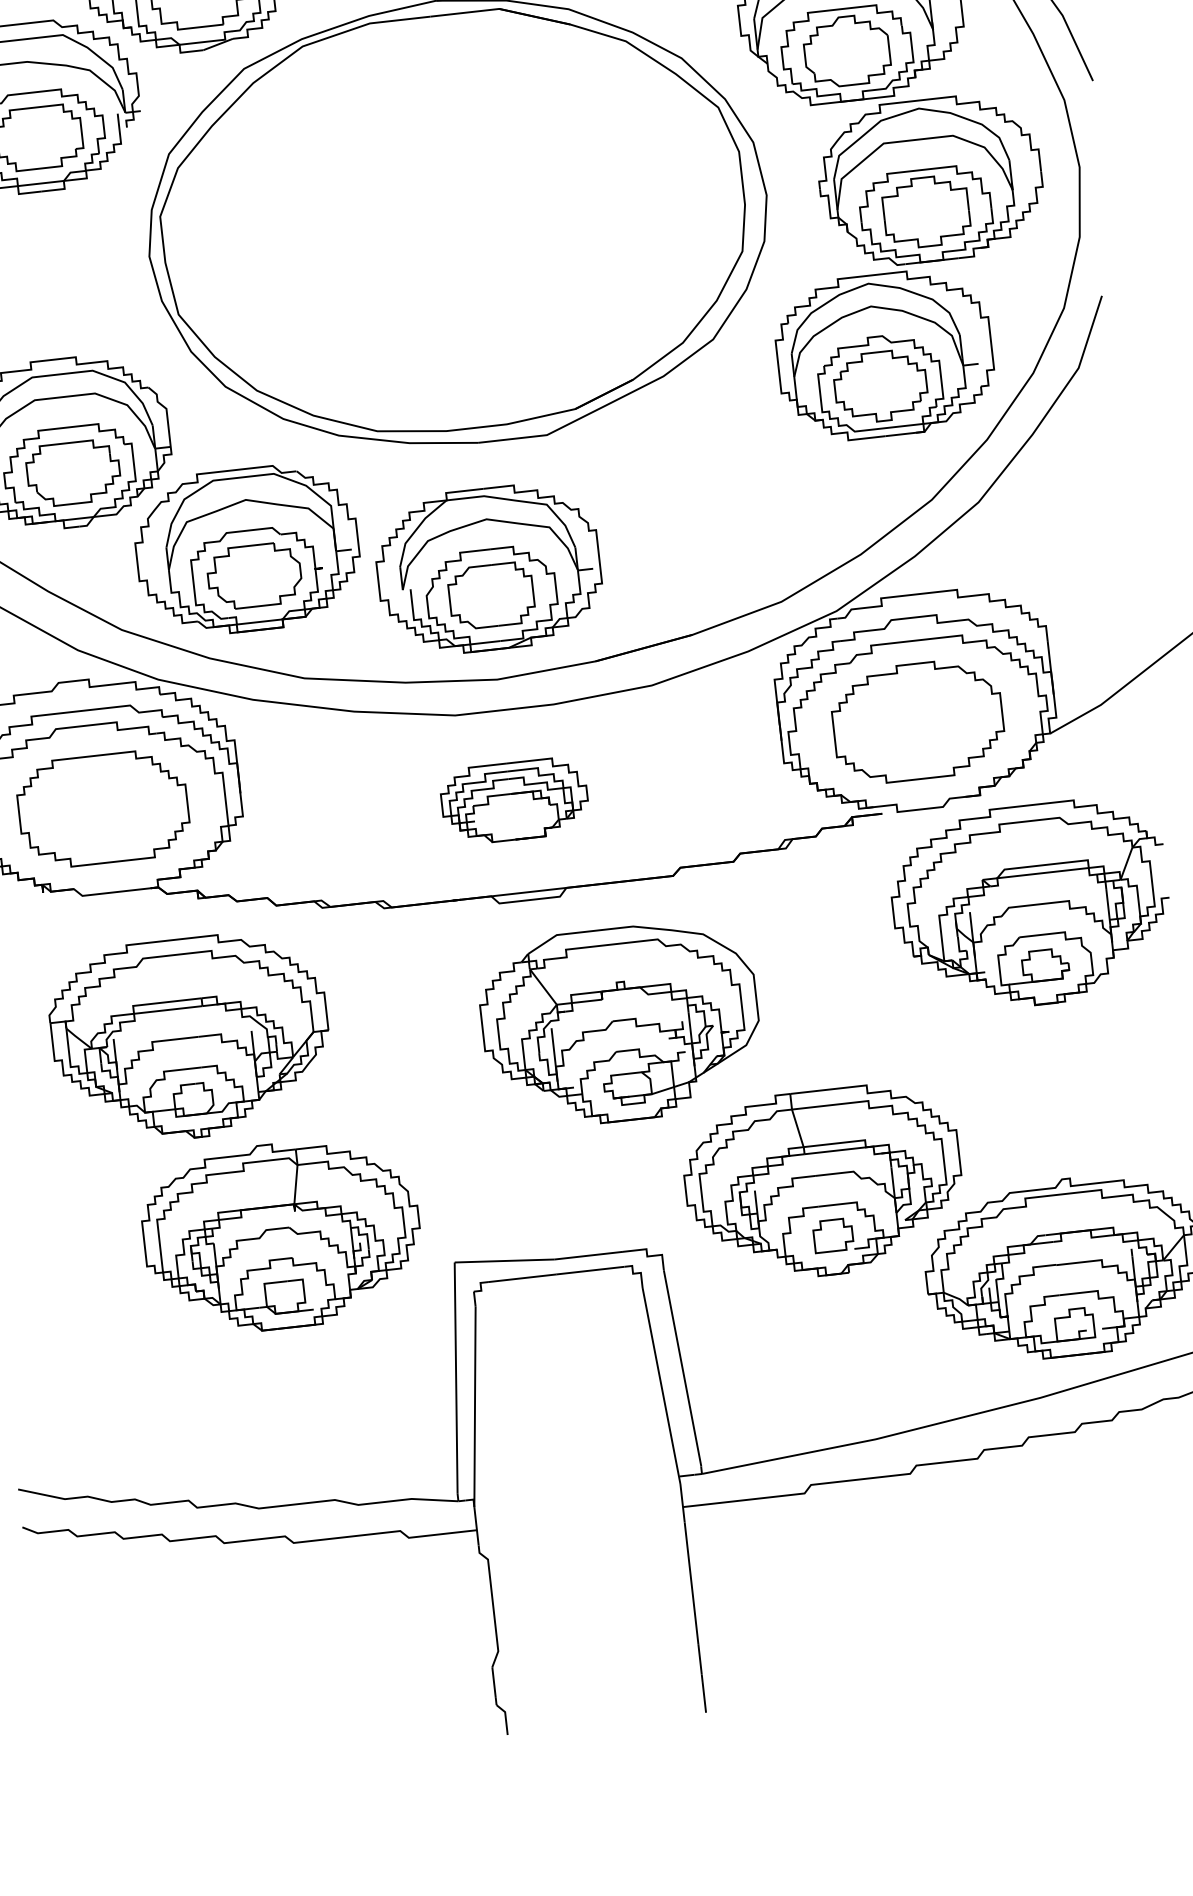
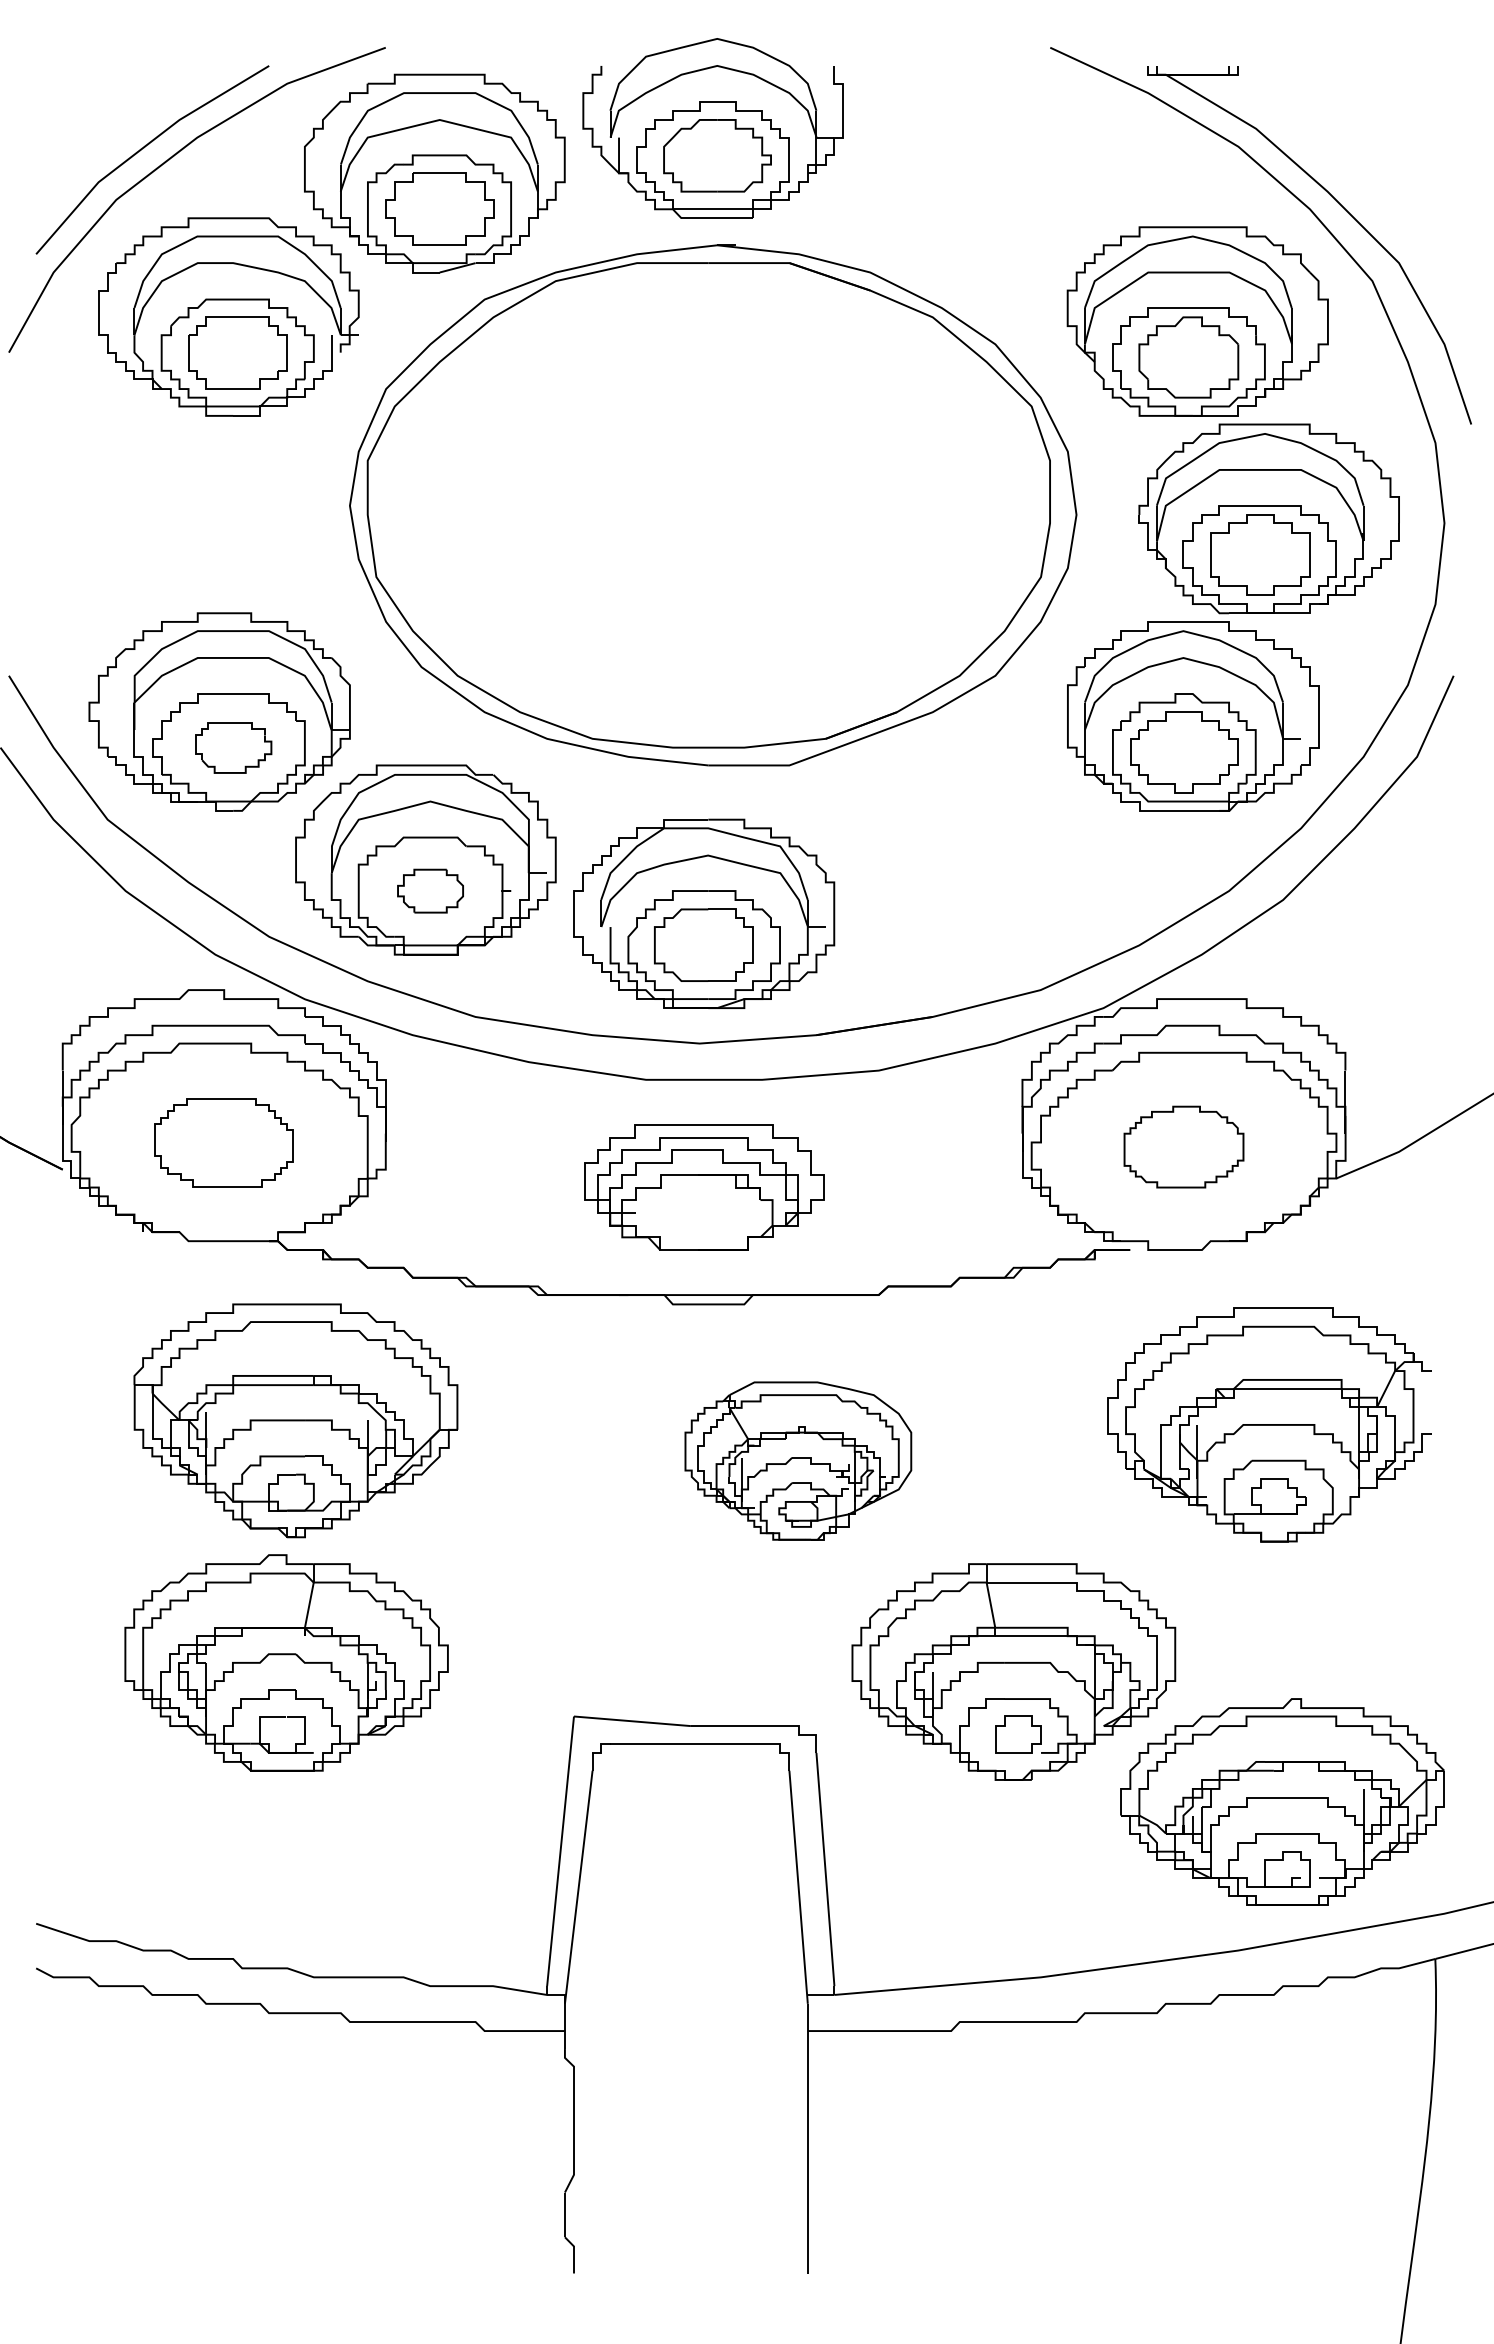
part: (73, 472) -> (233, 747), size x0.7
part: (254, 575) -> (430, 890), size x0.6
part: (917, 720) -> (1183, 1146), size x0.6
part: (514, 800) -> (703, 1186), size x1.4
part: (103, 808) -> (224, 1142), size x0.7
part: (1030, 904) -> (1269, 1424), moved
part: (620, 1023) -> (798, 1460), size x0.7
part: (282, 1235) -> (286, 1662), moved

